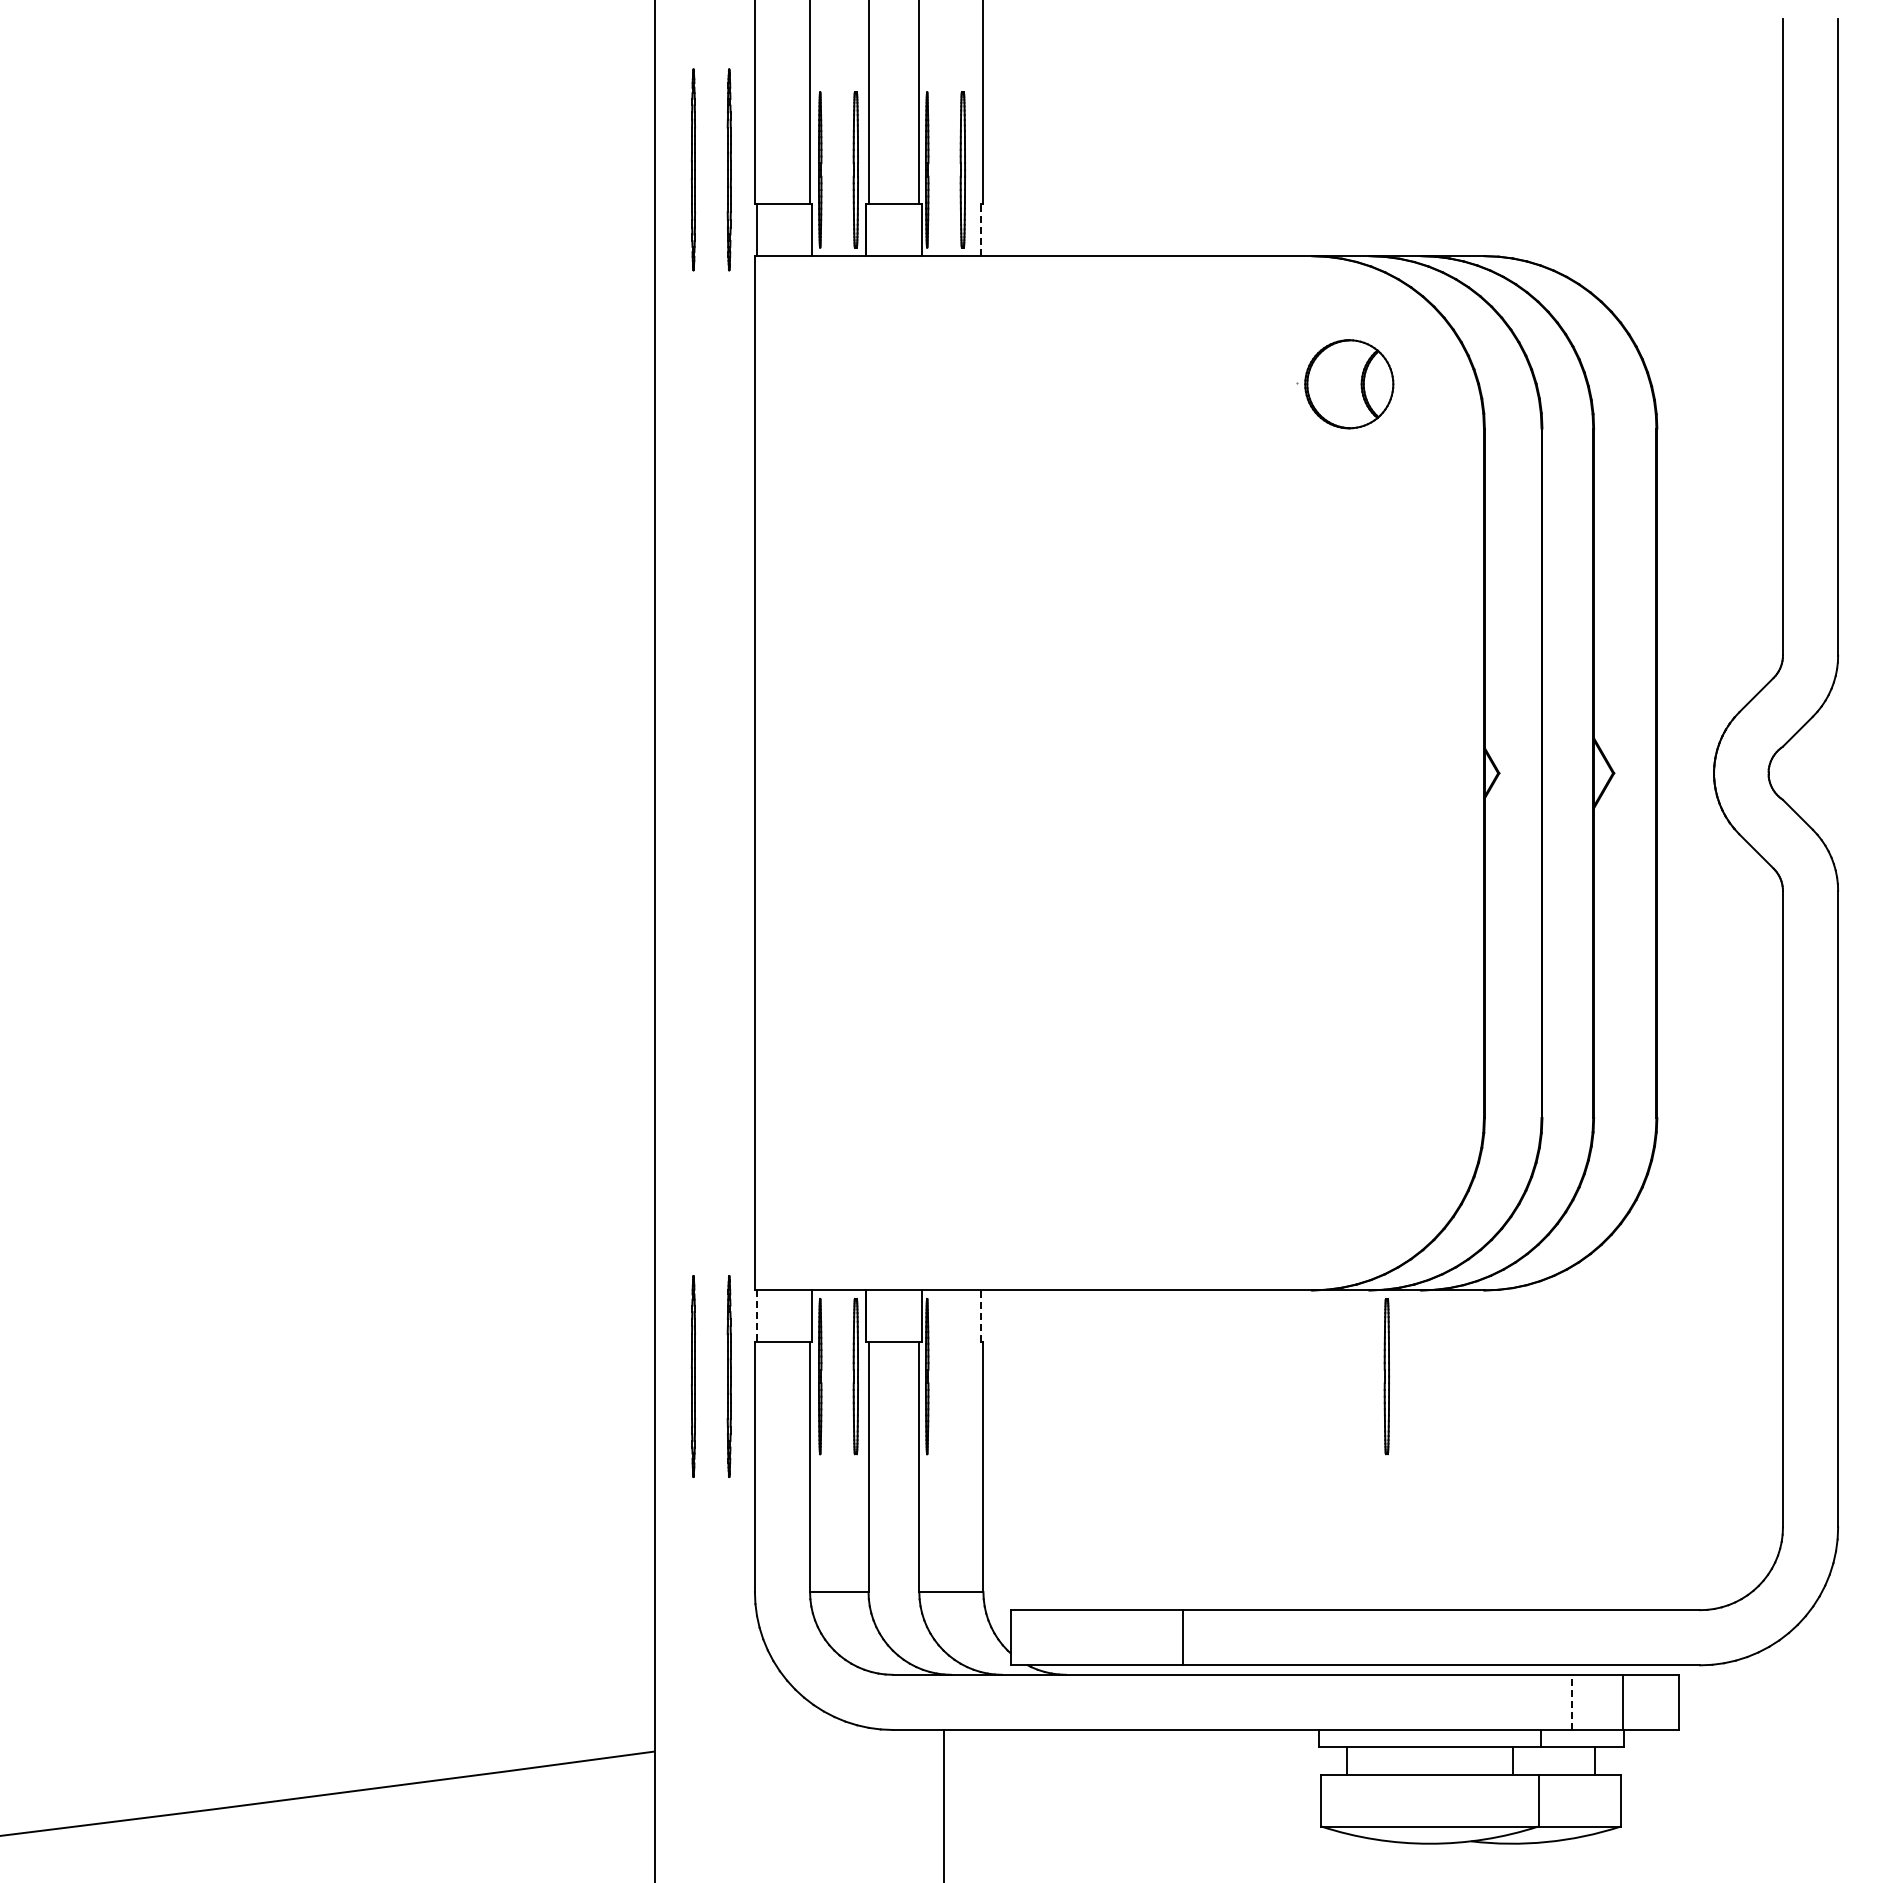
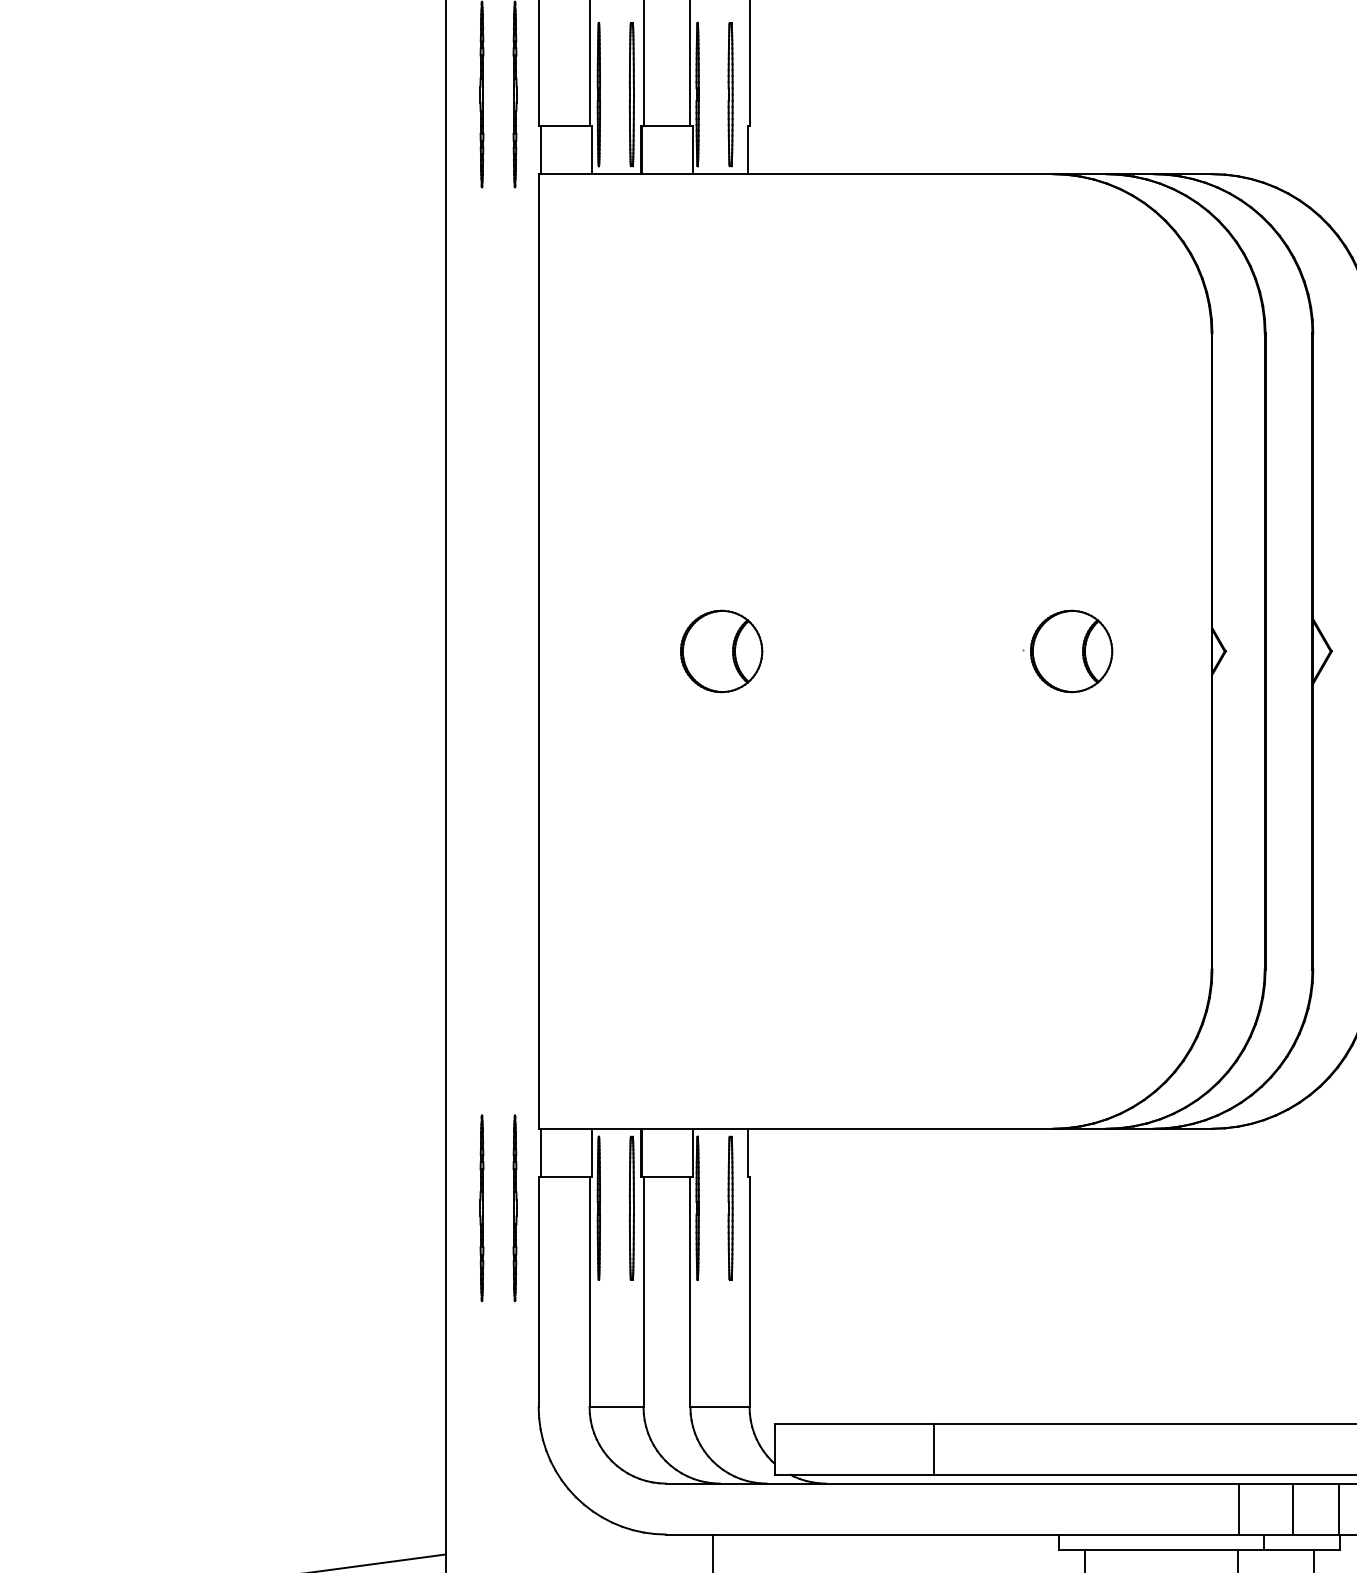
line: (981, 230) -> (747, 150), dashed -> solid
part: (1345, 384) -> (1068, 651), moved
part: (953, 773) -> (721, 651), added
line: (757, 1316) -> (541, 1152), dashed -> solid
line: (981, 1316) -> (747, 1152), dashed -> solid
part: (1386, 1376) -> (730, 1208), moved
line: (1513, 1701) -> (1238, 1508), added
line: (1571, 1702) -> (1292, 1509), dashed -> solid

